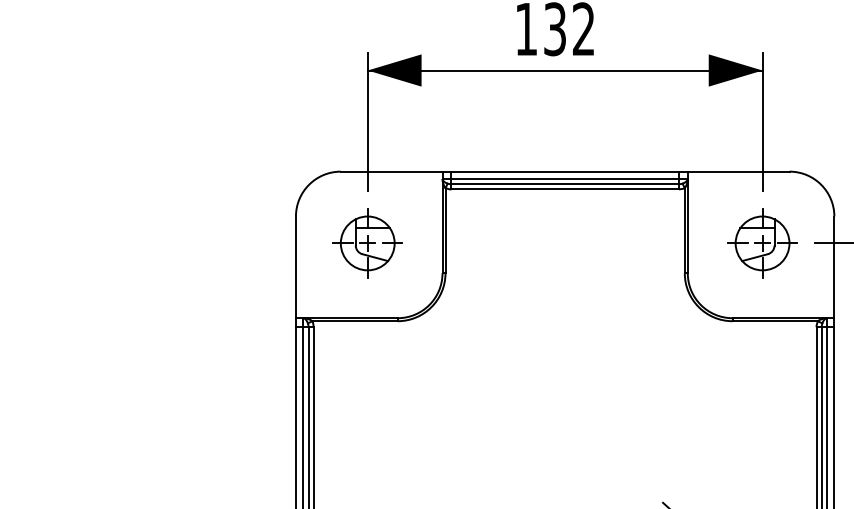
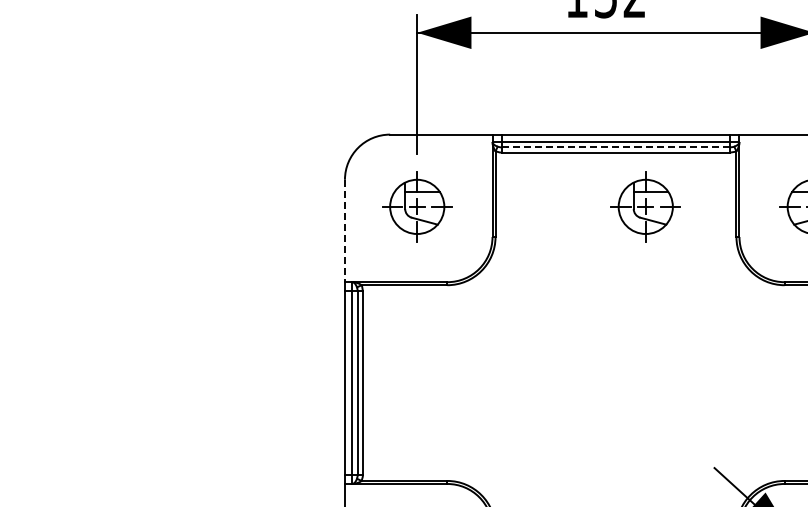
line: (565, 184) -> (616, 147), solid -> dashed
part: (594, 243) -> (645, 206), added
line: (295, 267) -> (344, 231), solid -> dashed

